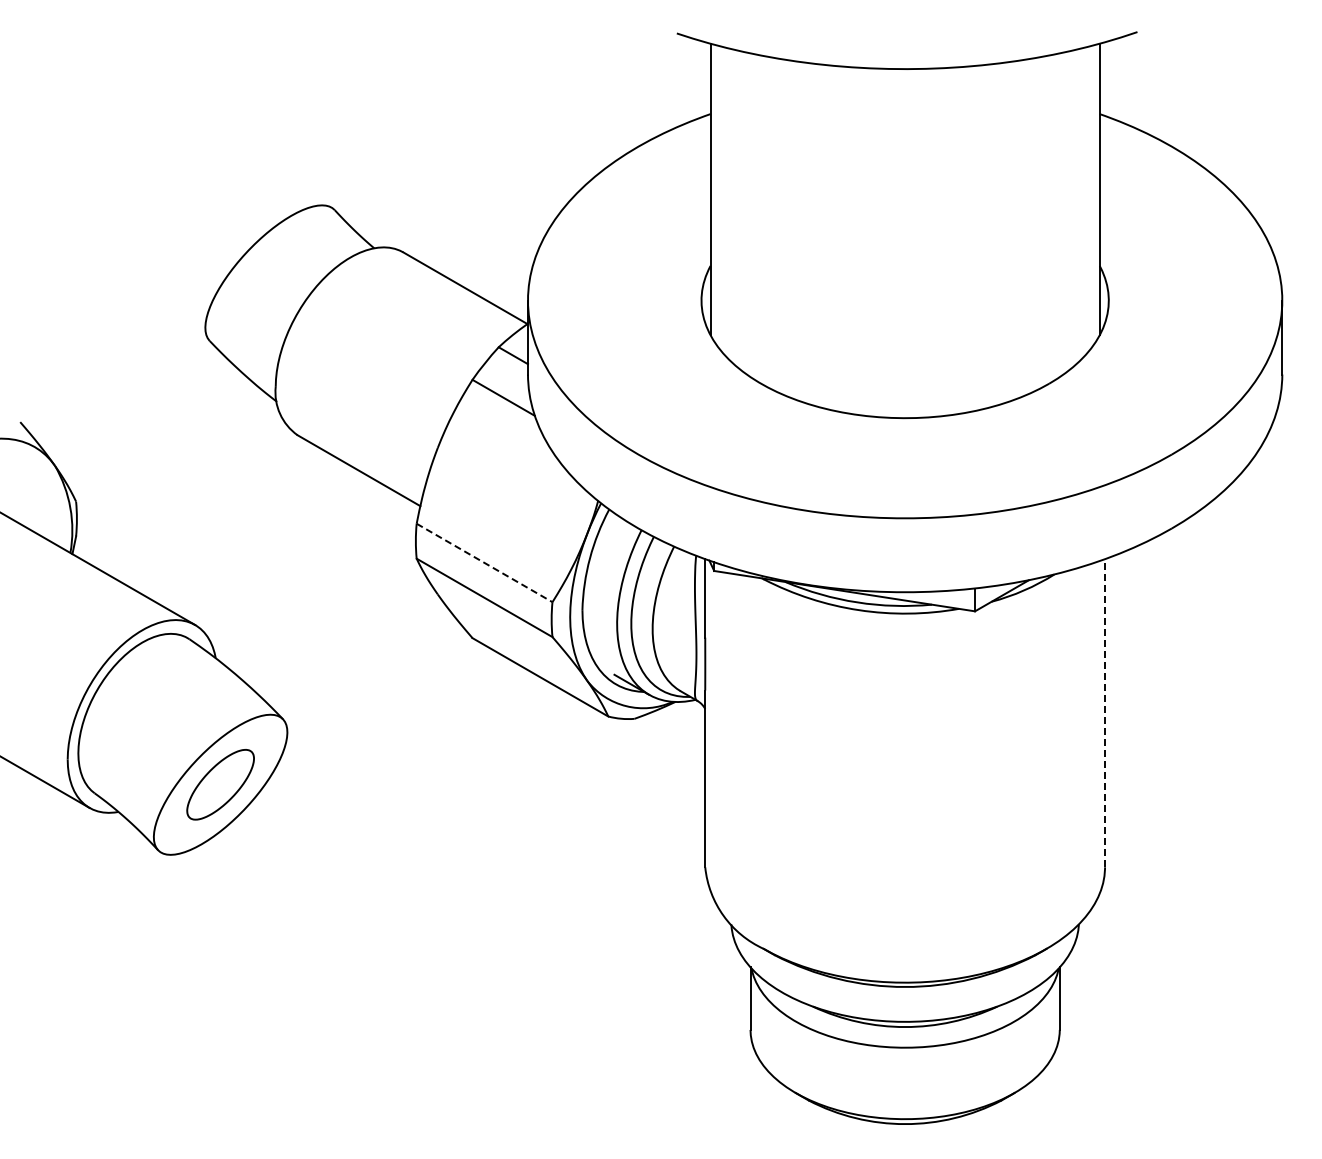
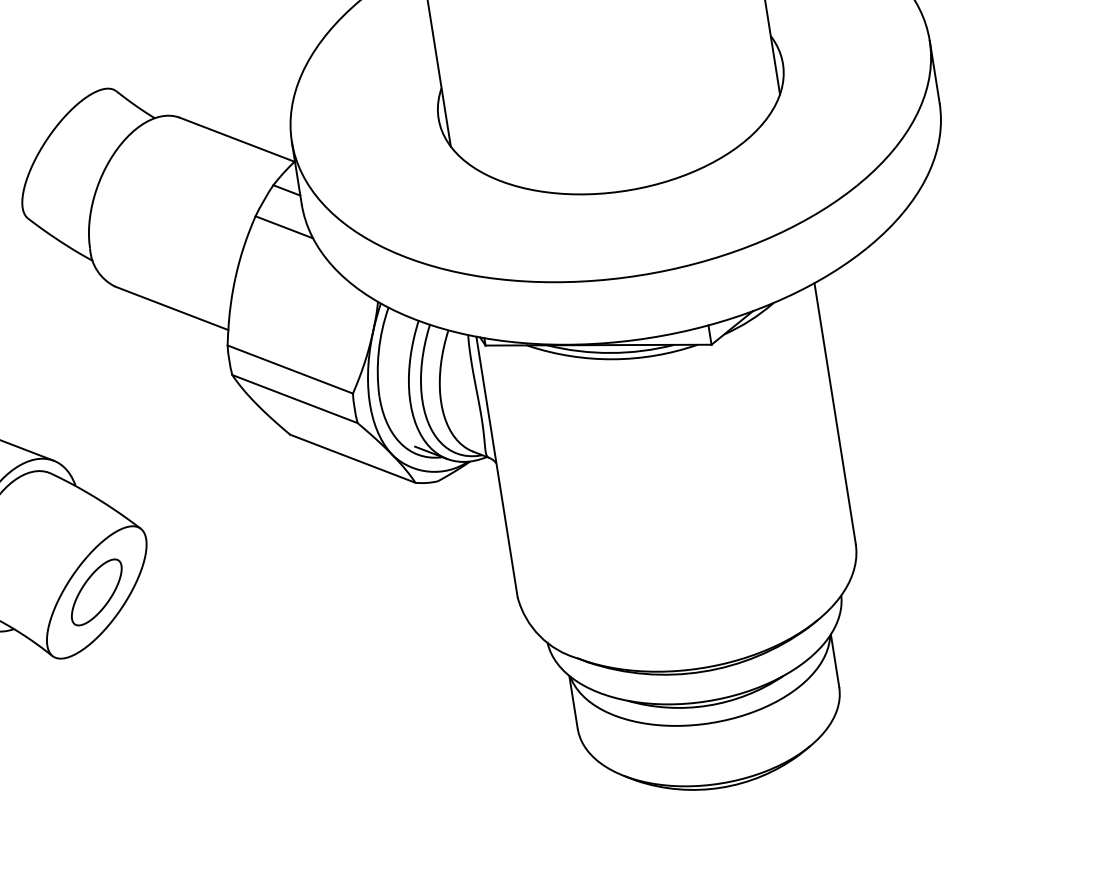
line: (485, 563) -> (291, 369), dashed -> solid
line: (1105, 712) -> (835, 412), dashed -> solid

